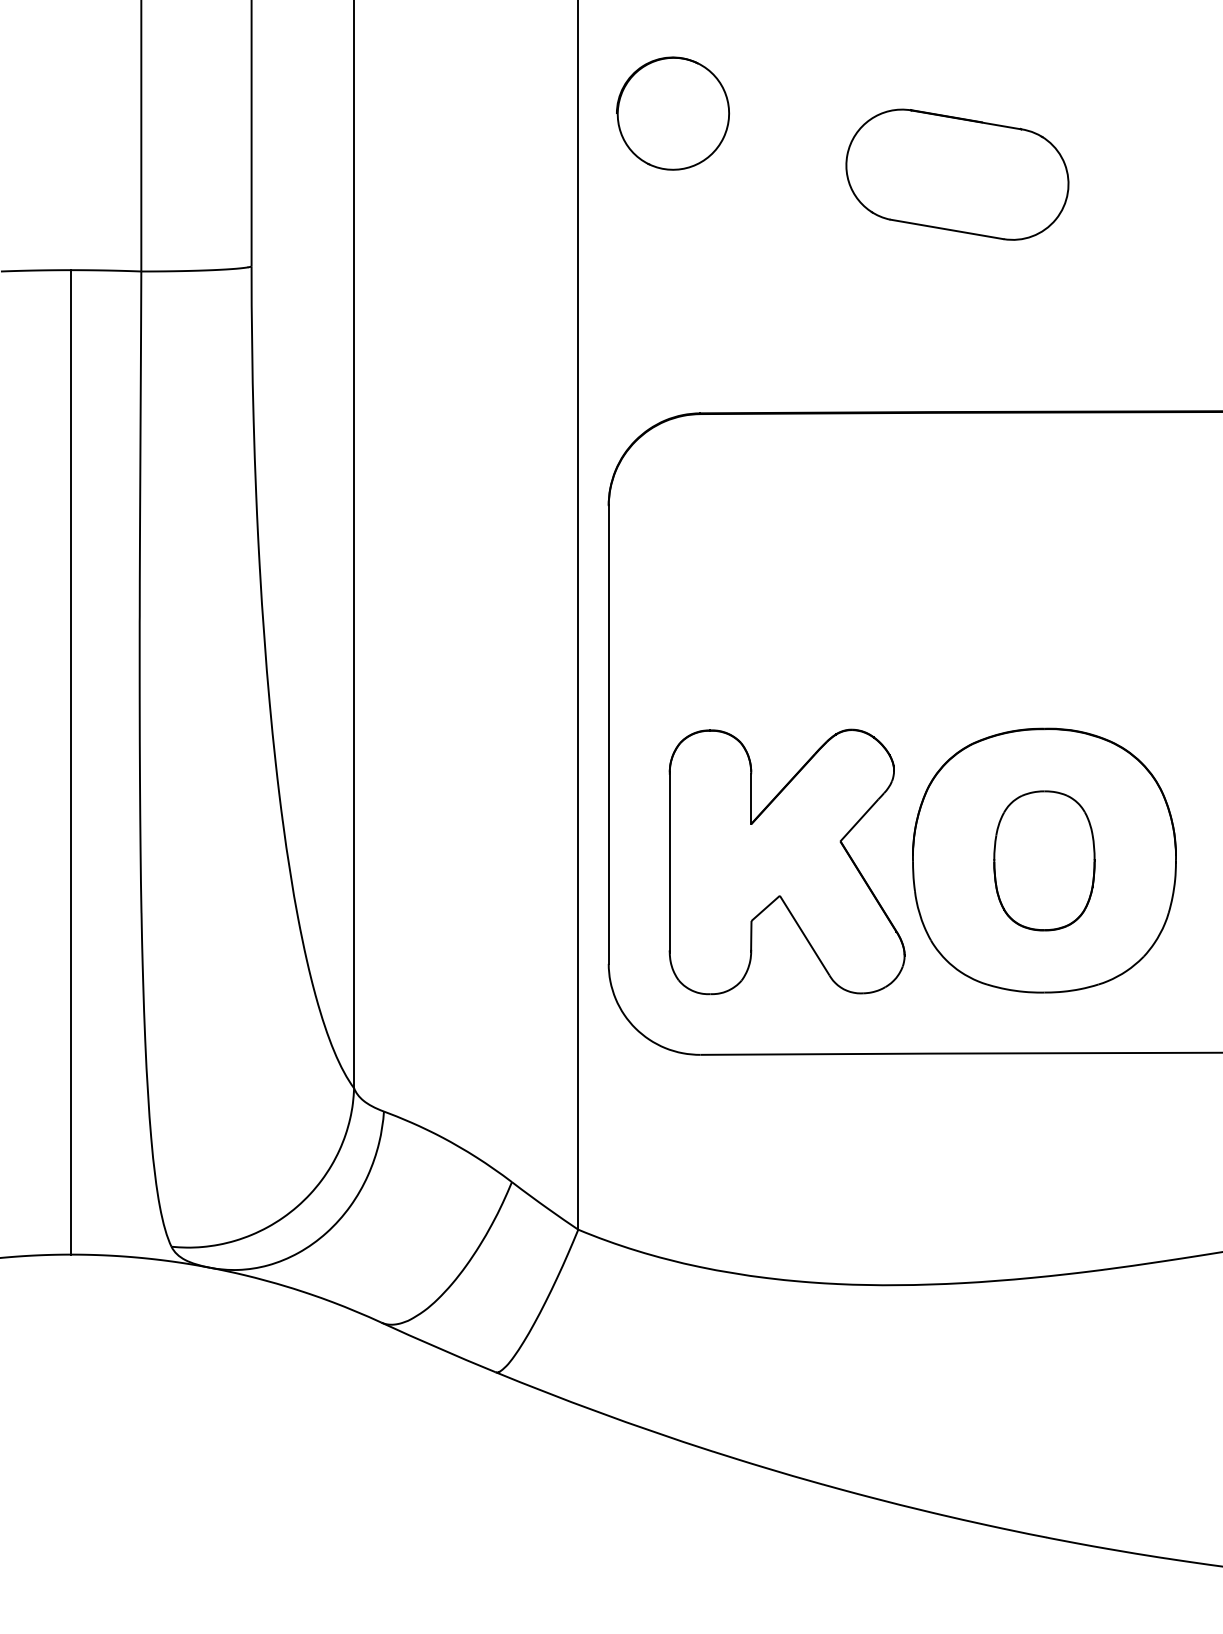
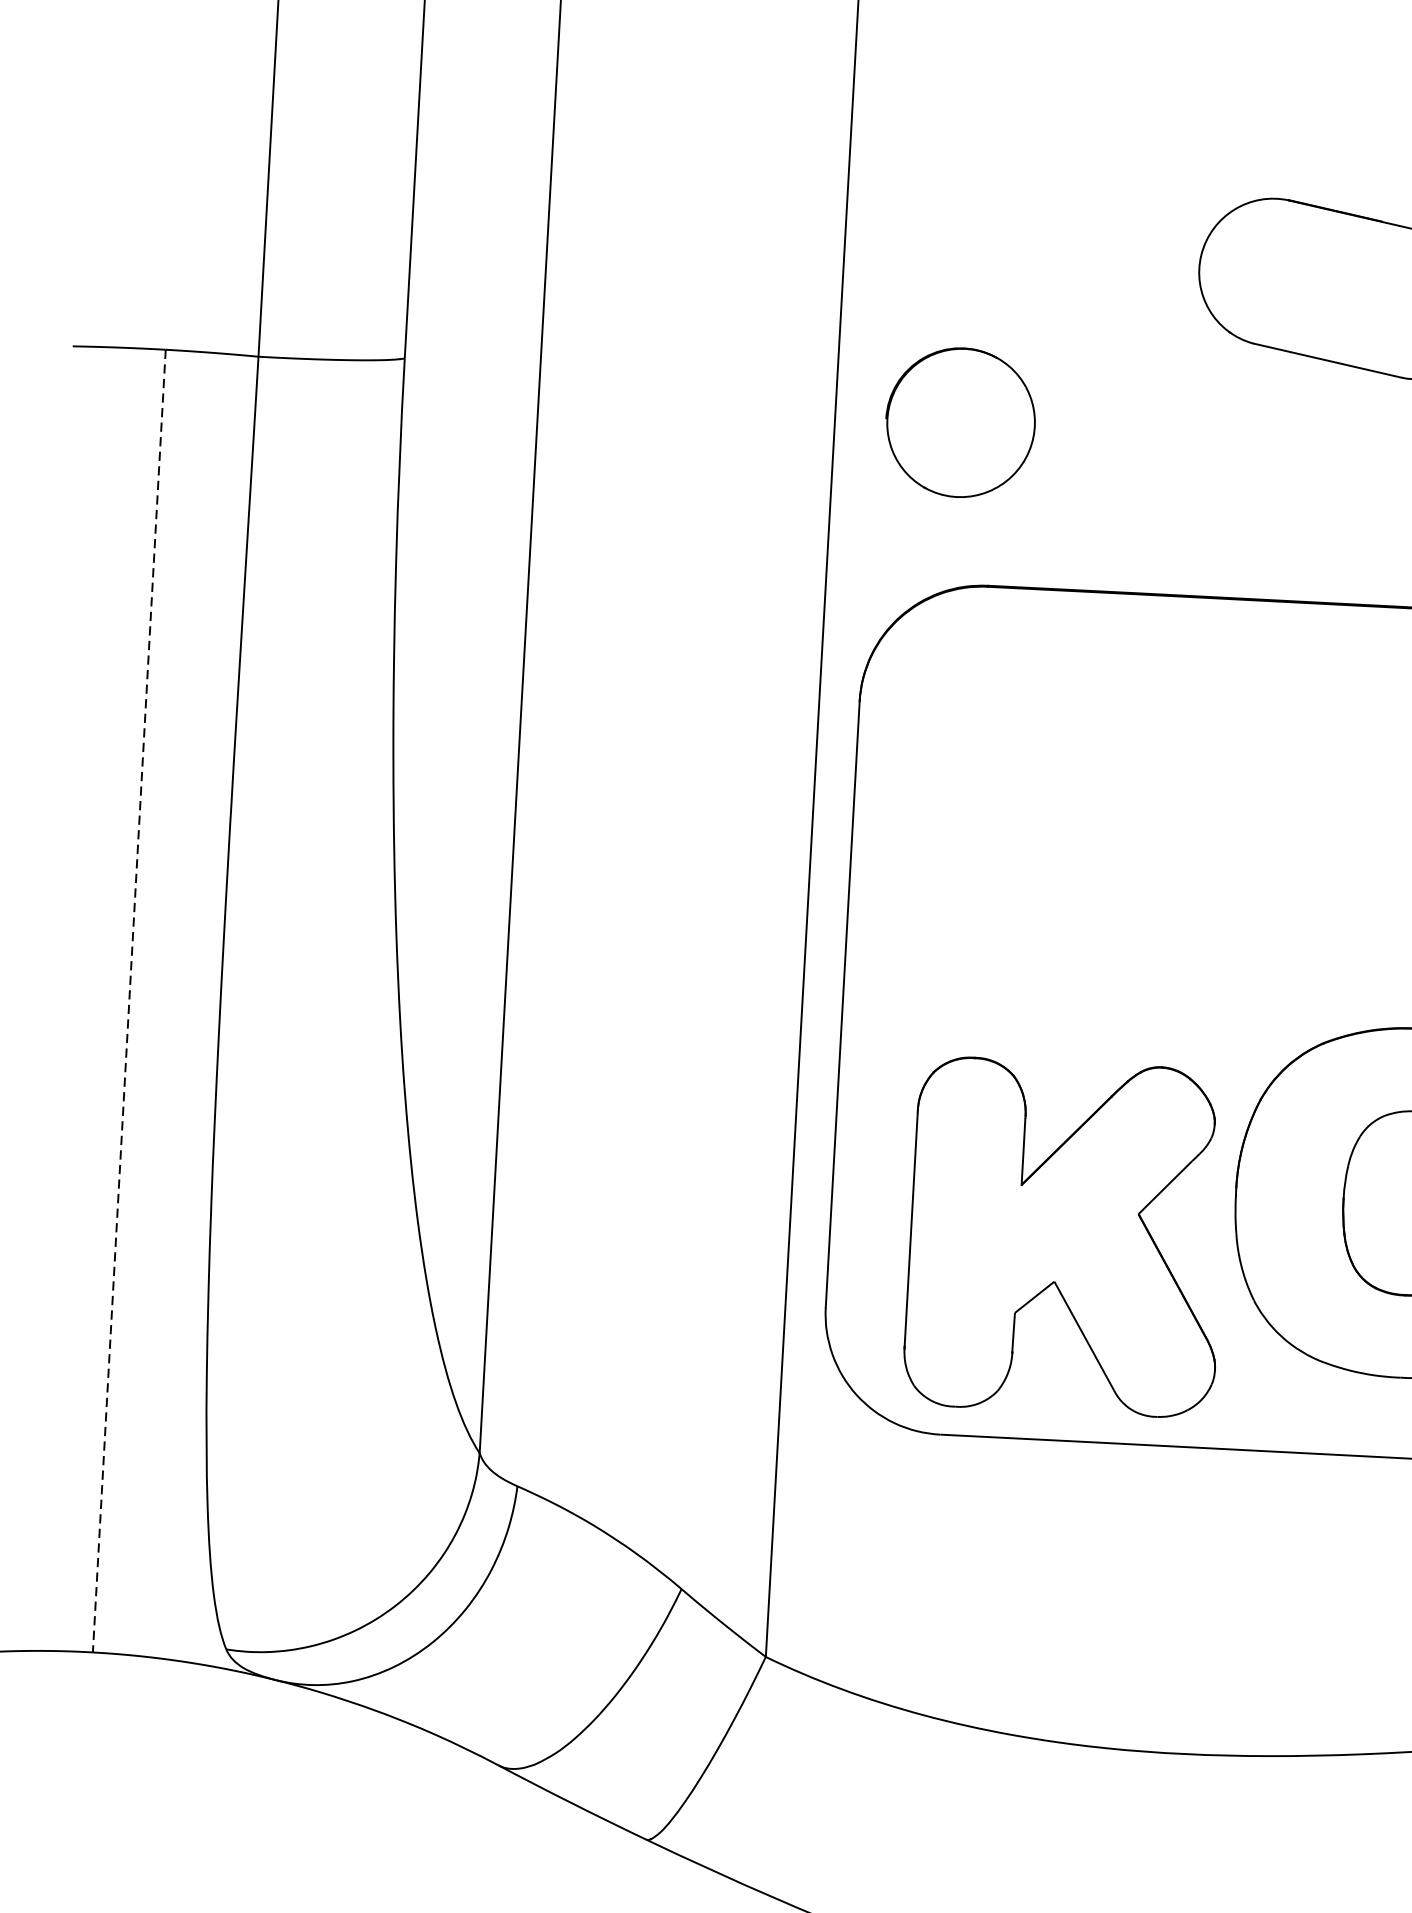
part: (672, 113) -> (959, 422), moved
line: (71, 762) -> (129, 1001), solid -> dashed
part: (786, 861) -> (1065, 1236), moved

